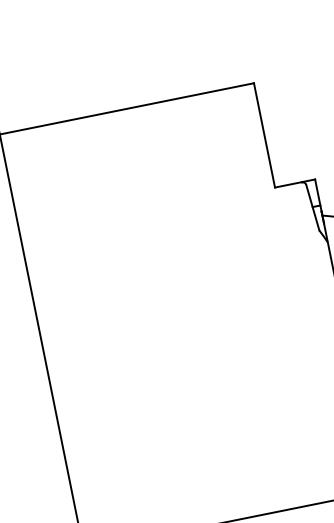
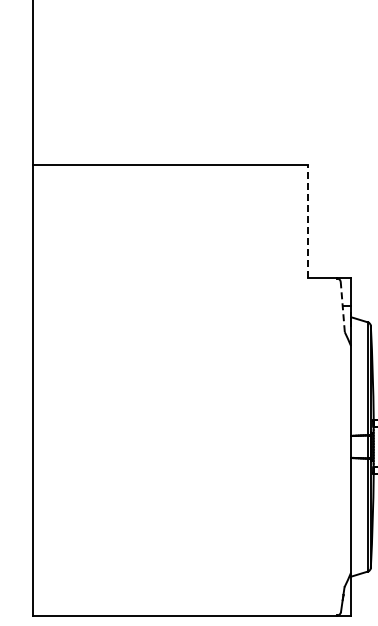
line: (264, 135) -> (307, 221), solid -> dashed
line: (312, 207) -> (342, 306), solid -> dashed

